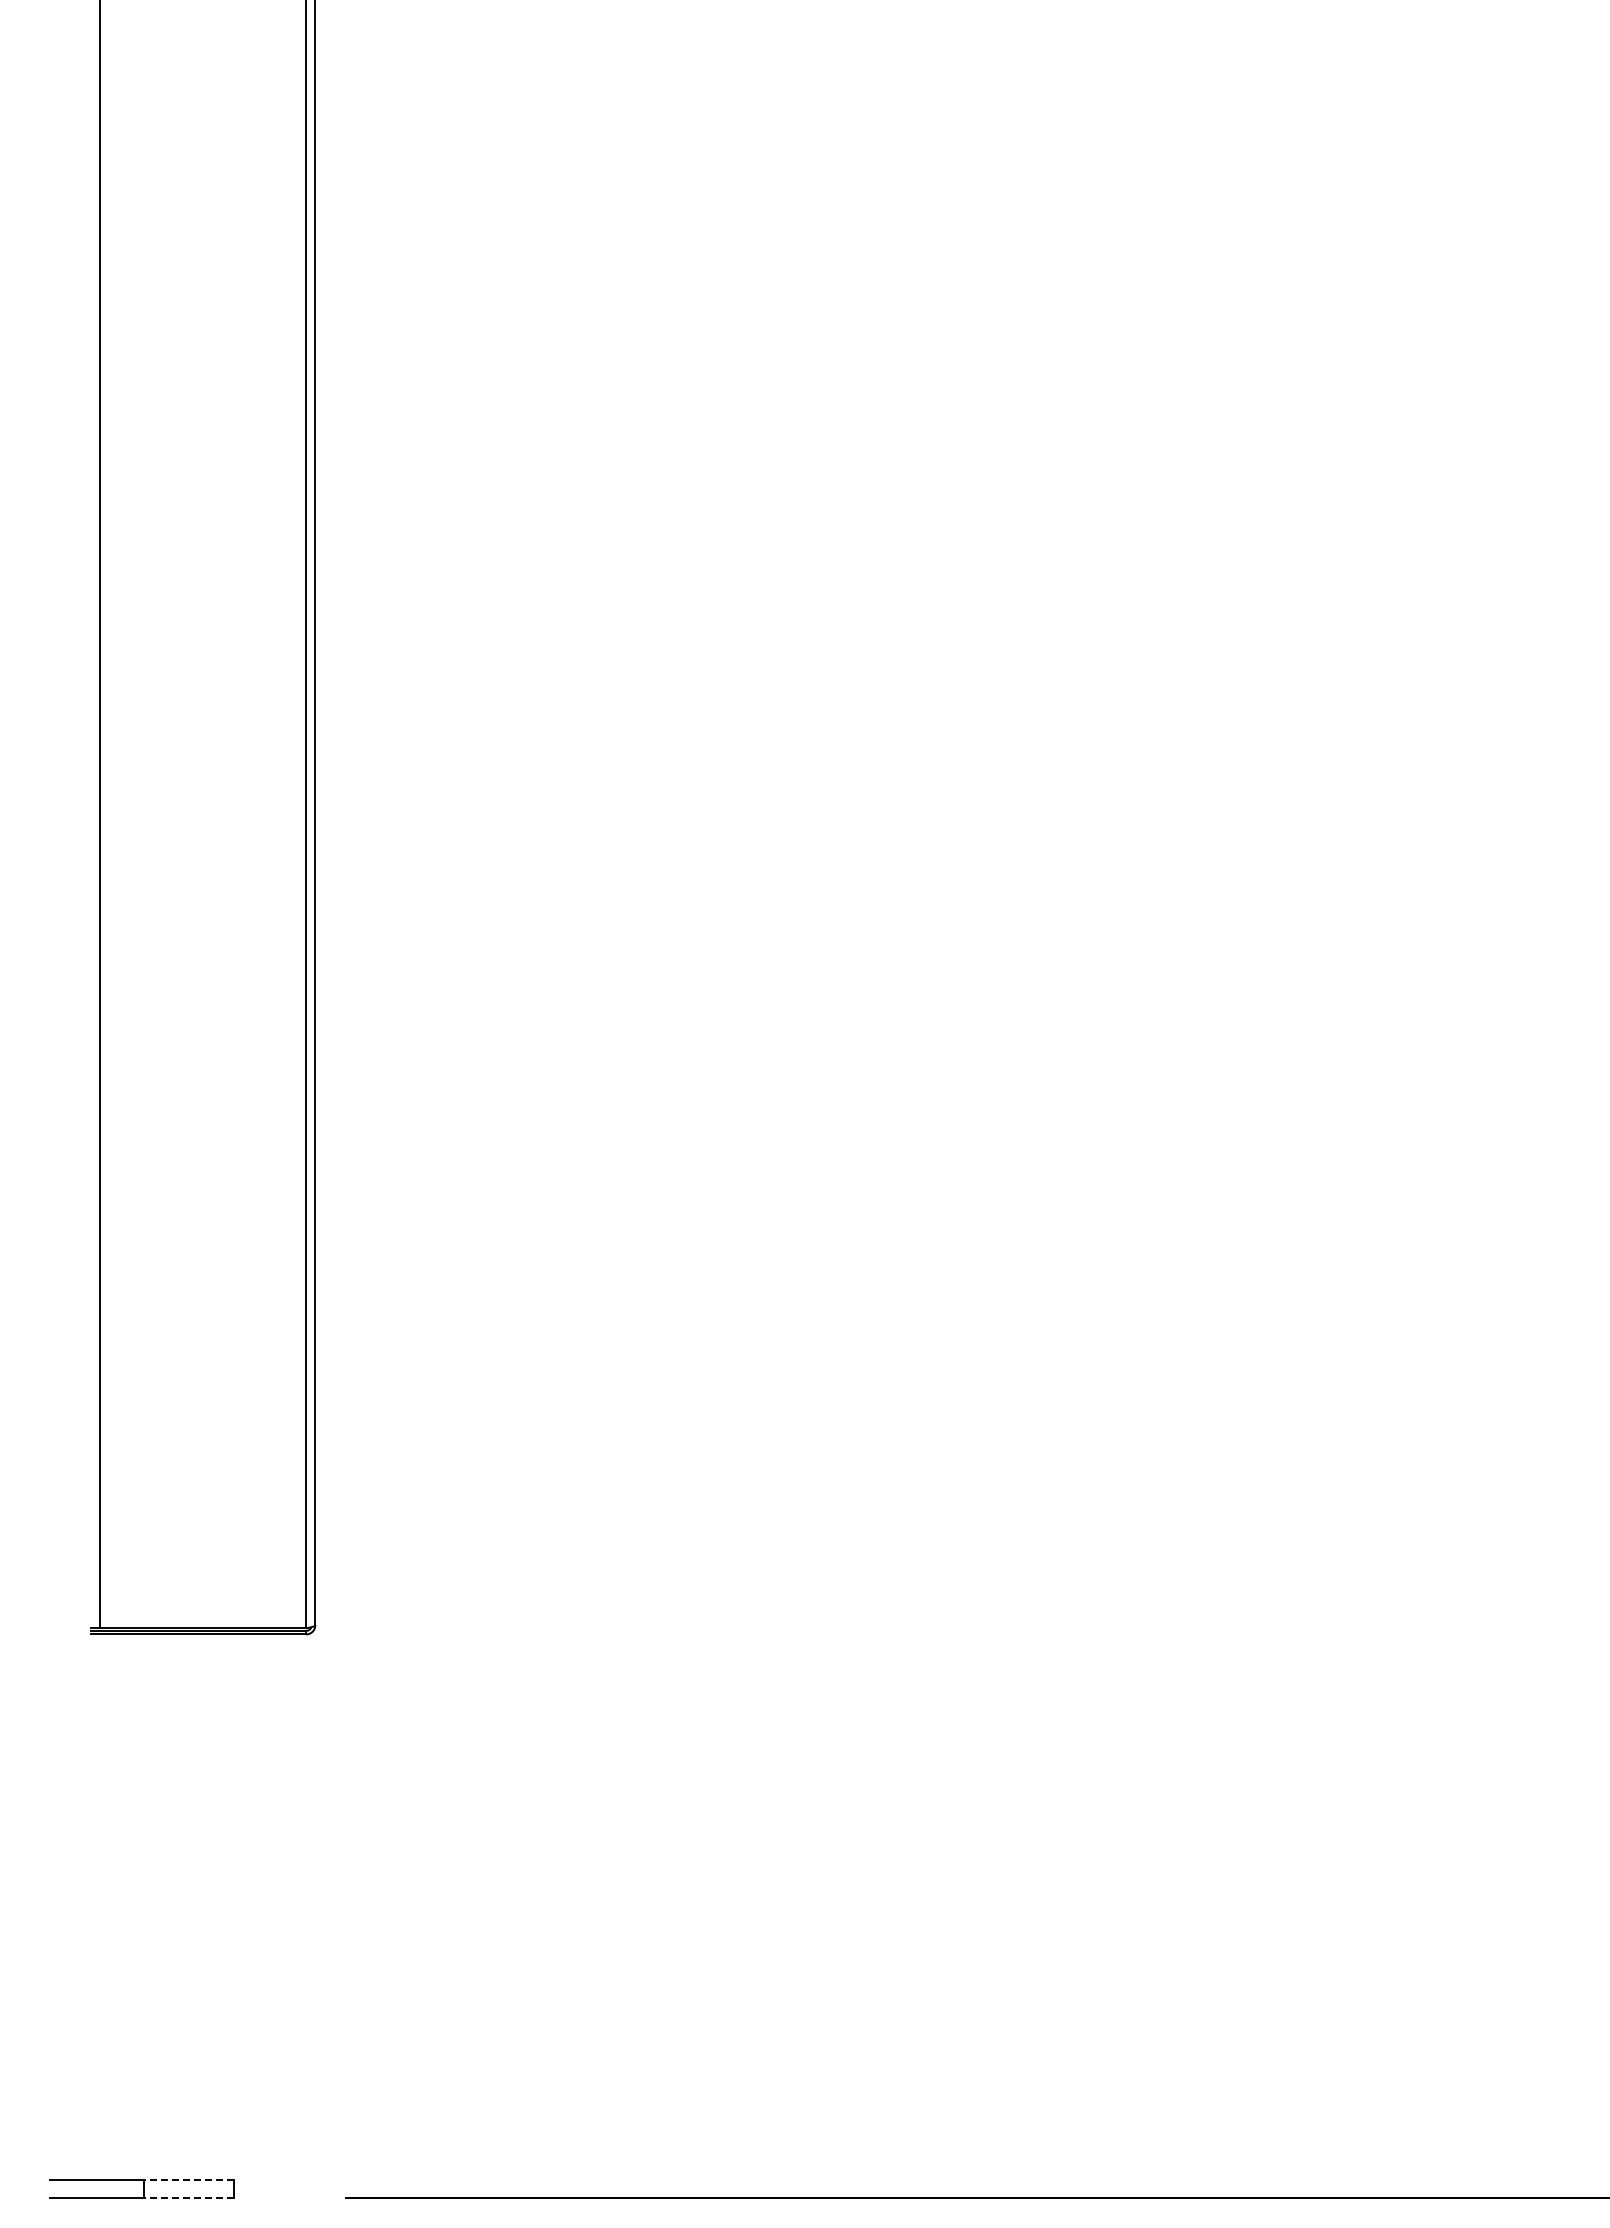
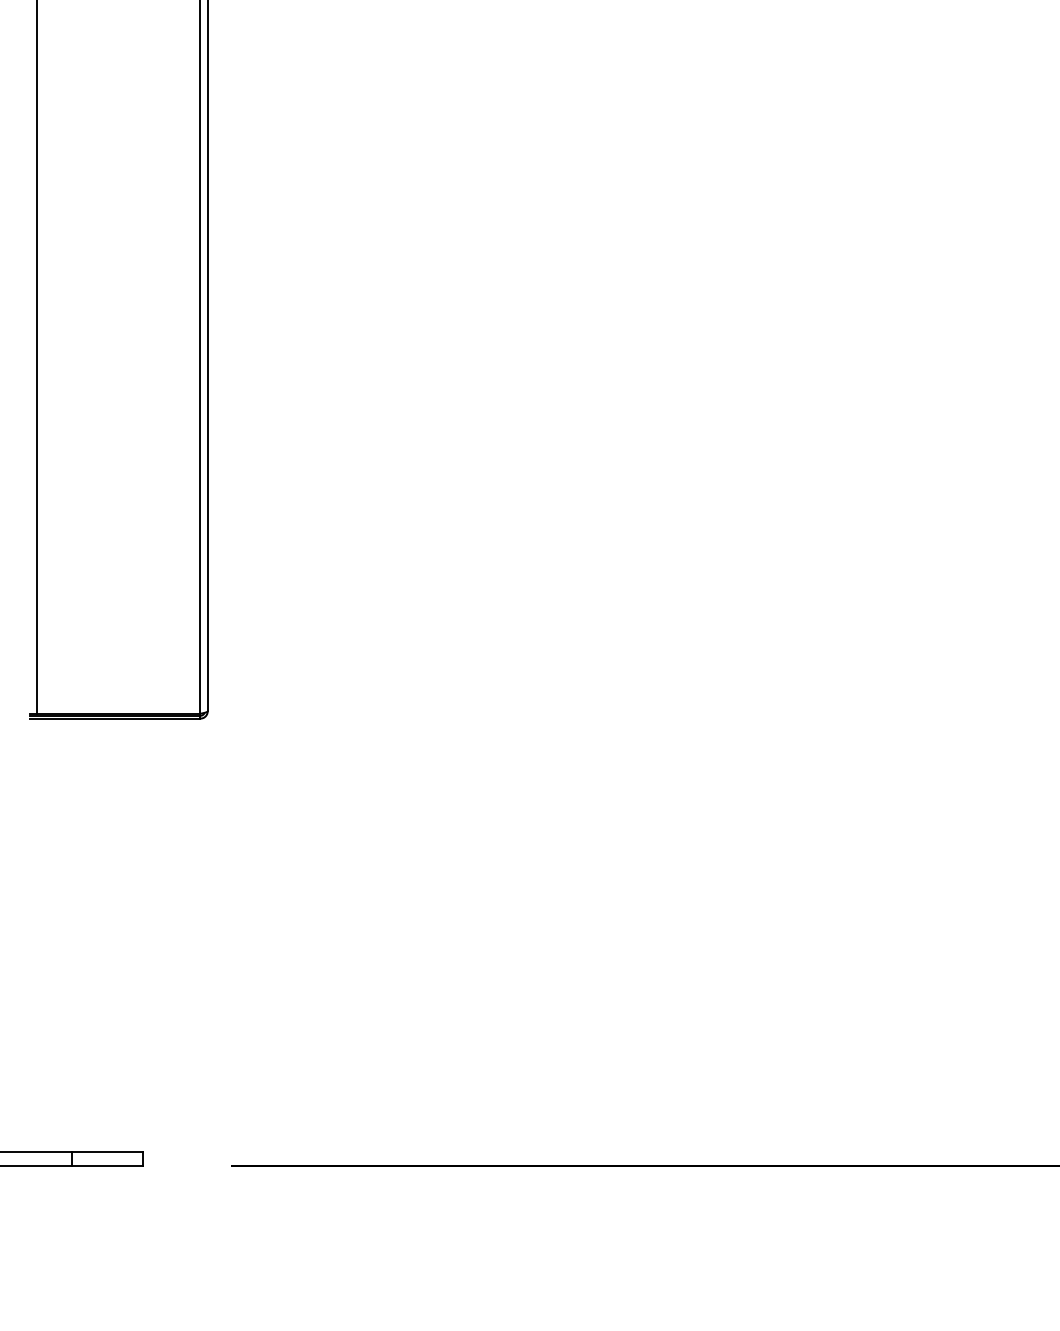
line: (189, 2180) -> (107, 1152), dashed -> solid
line: (189, 2198) -> (107, 1166), dashed -> solid

